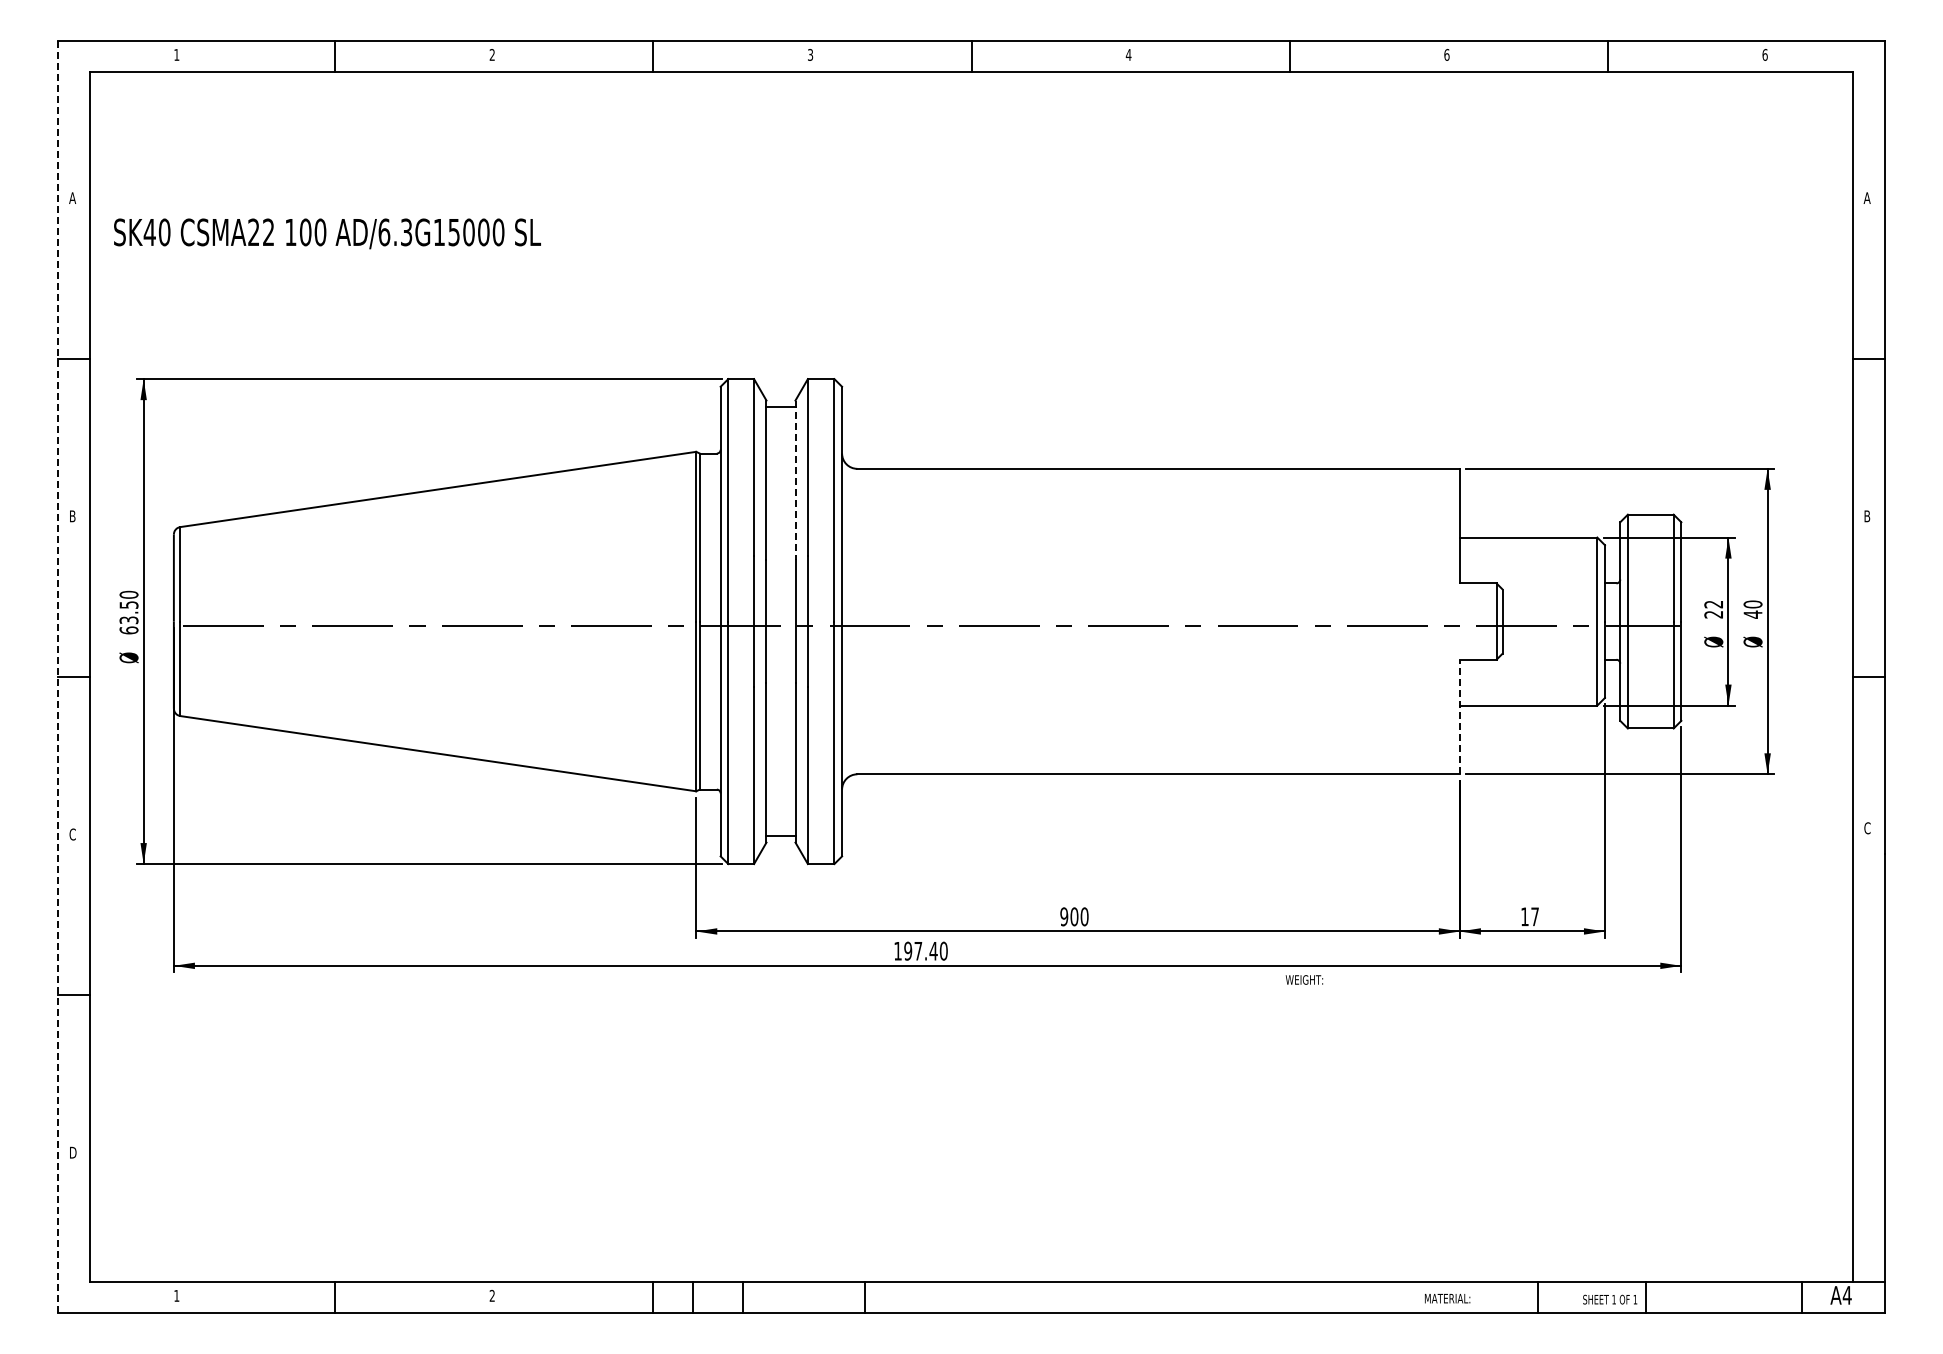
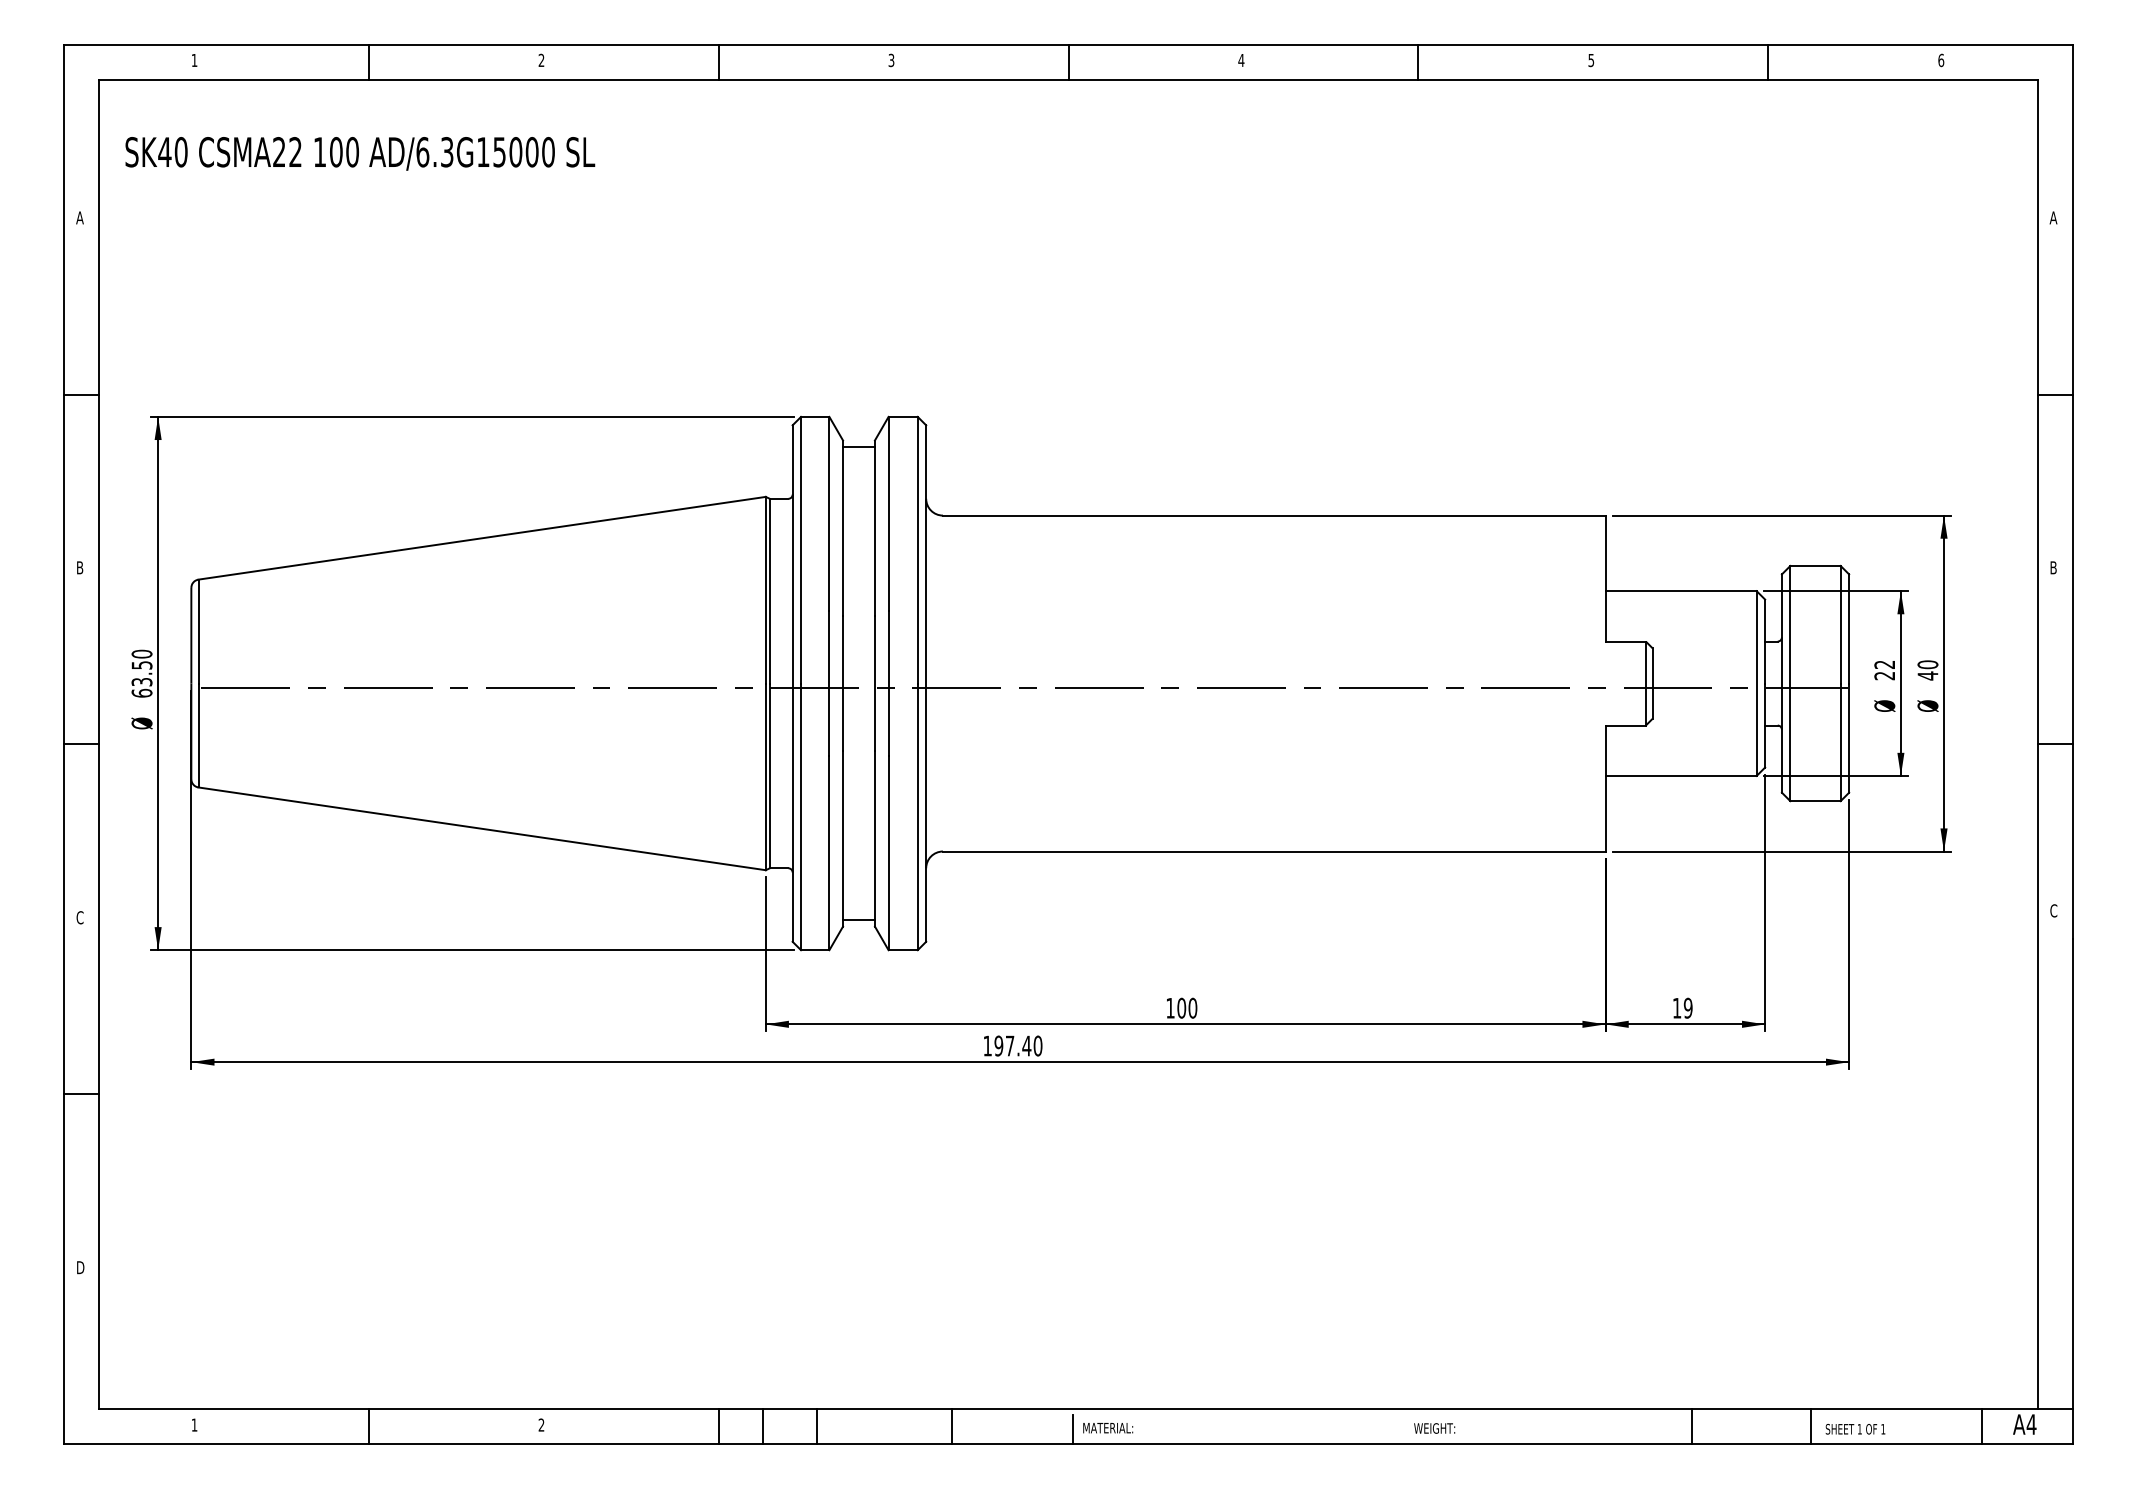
text: (1446, 54) -> (1590, 59), 6 -> 5
text: (327, 233) -> (360, 153), moved
line: (795, 480) -> (874, 528), dashed -> solid
line: (58, 677) -> (64, 745), dashed -> solid
line: (1459, 716) -> (1605, 787), dashed -> solid
text: (1064, 916) -> (1170, 1007), 900 -> 100
text: (1535, 916) -> (1688, 1007), 17 -> 19
text: (1304, 979) -> (1434, 1427), moved
text: (1447, 1298) -> (1108, 1427), moved
line: (975, 1299) -> (1072, 1429), added
text: (1610, 1299) -> (1855, 1429), moved

